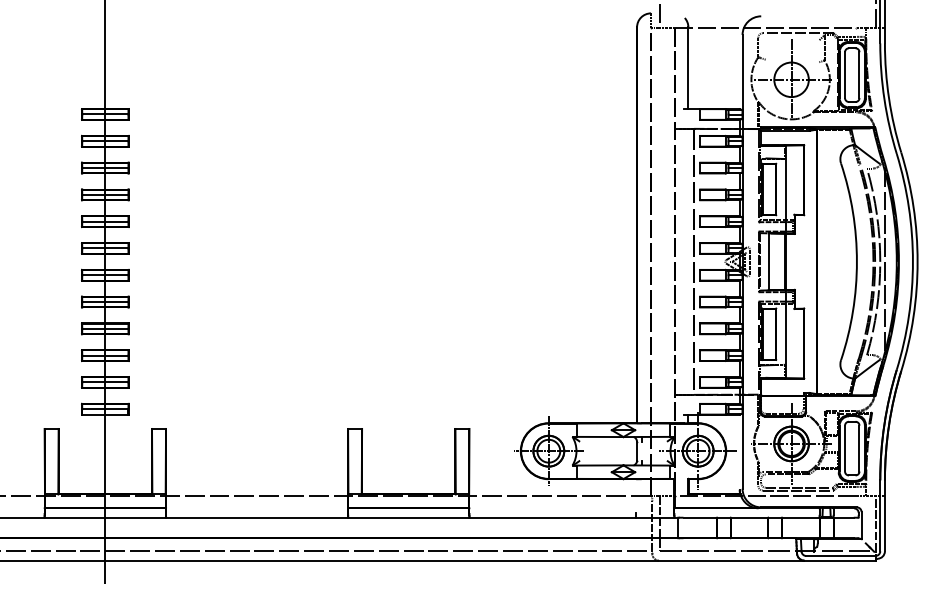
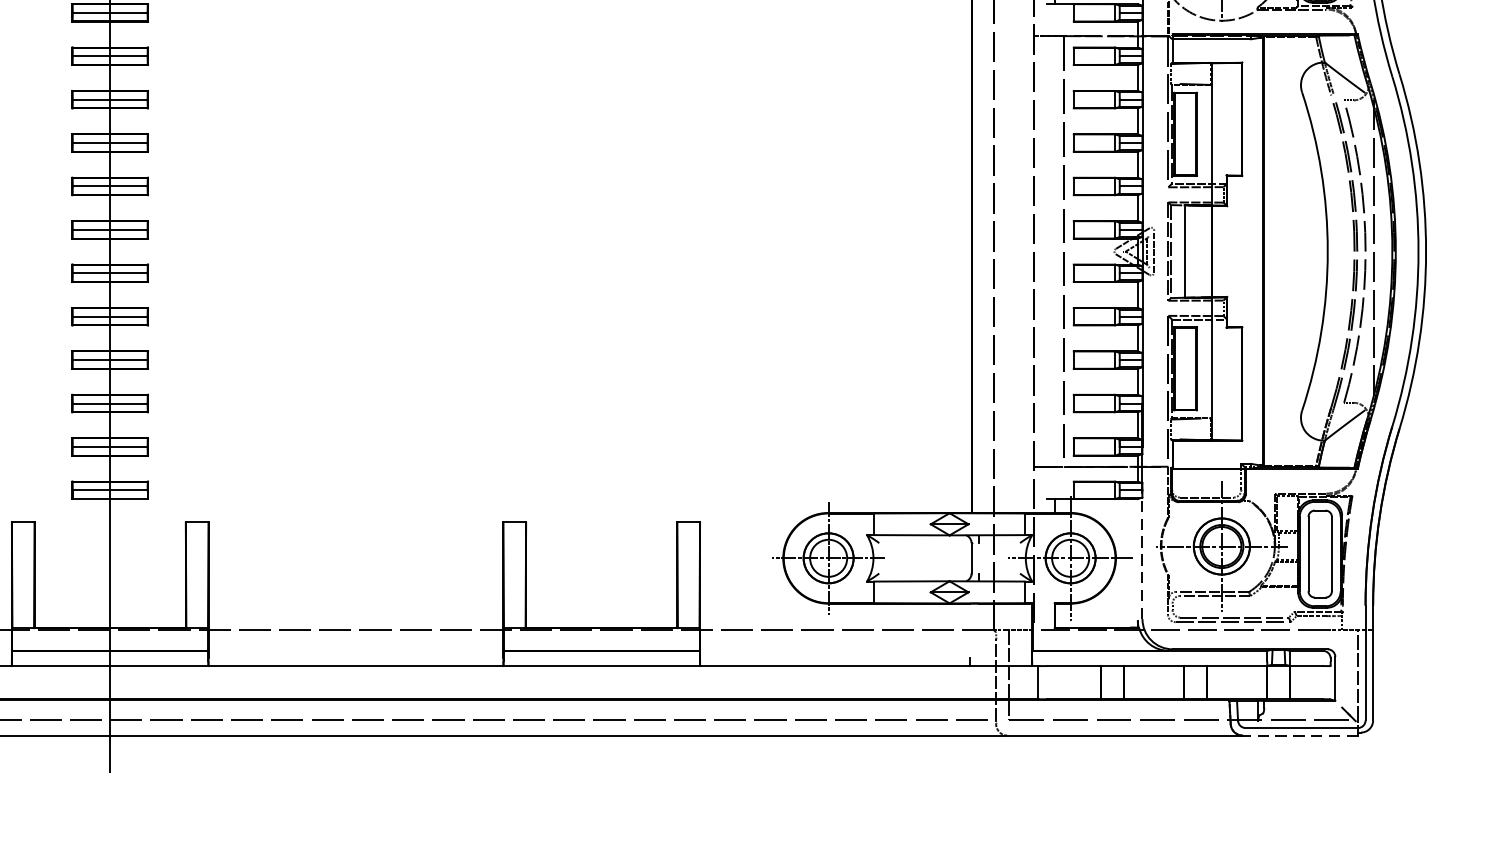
line: (742, 448) -> (1142, 553), solid -> dashed
line: (840, 560) -> (1301, 735), solid -> dashed

